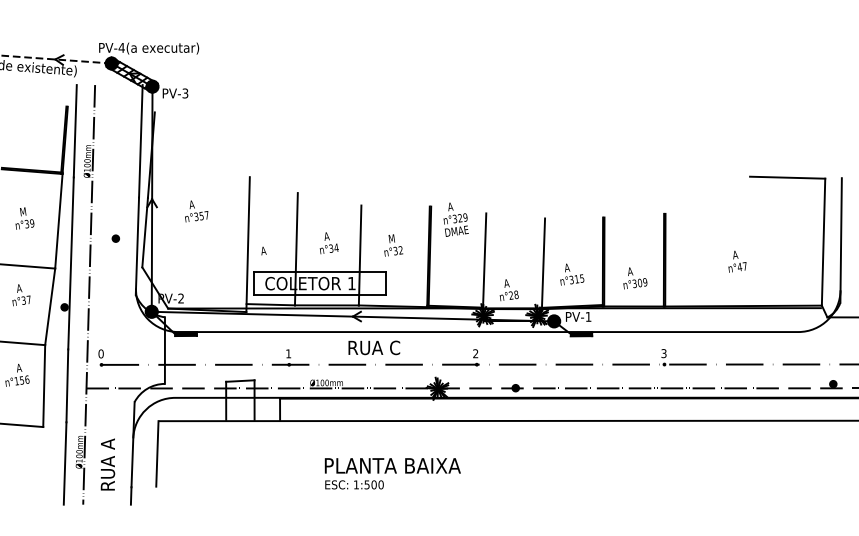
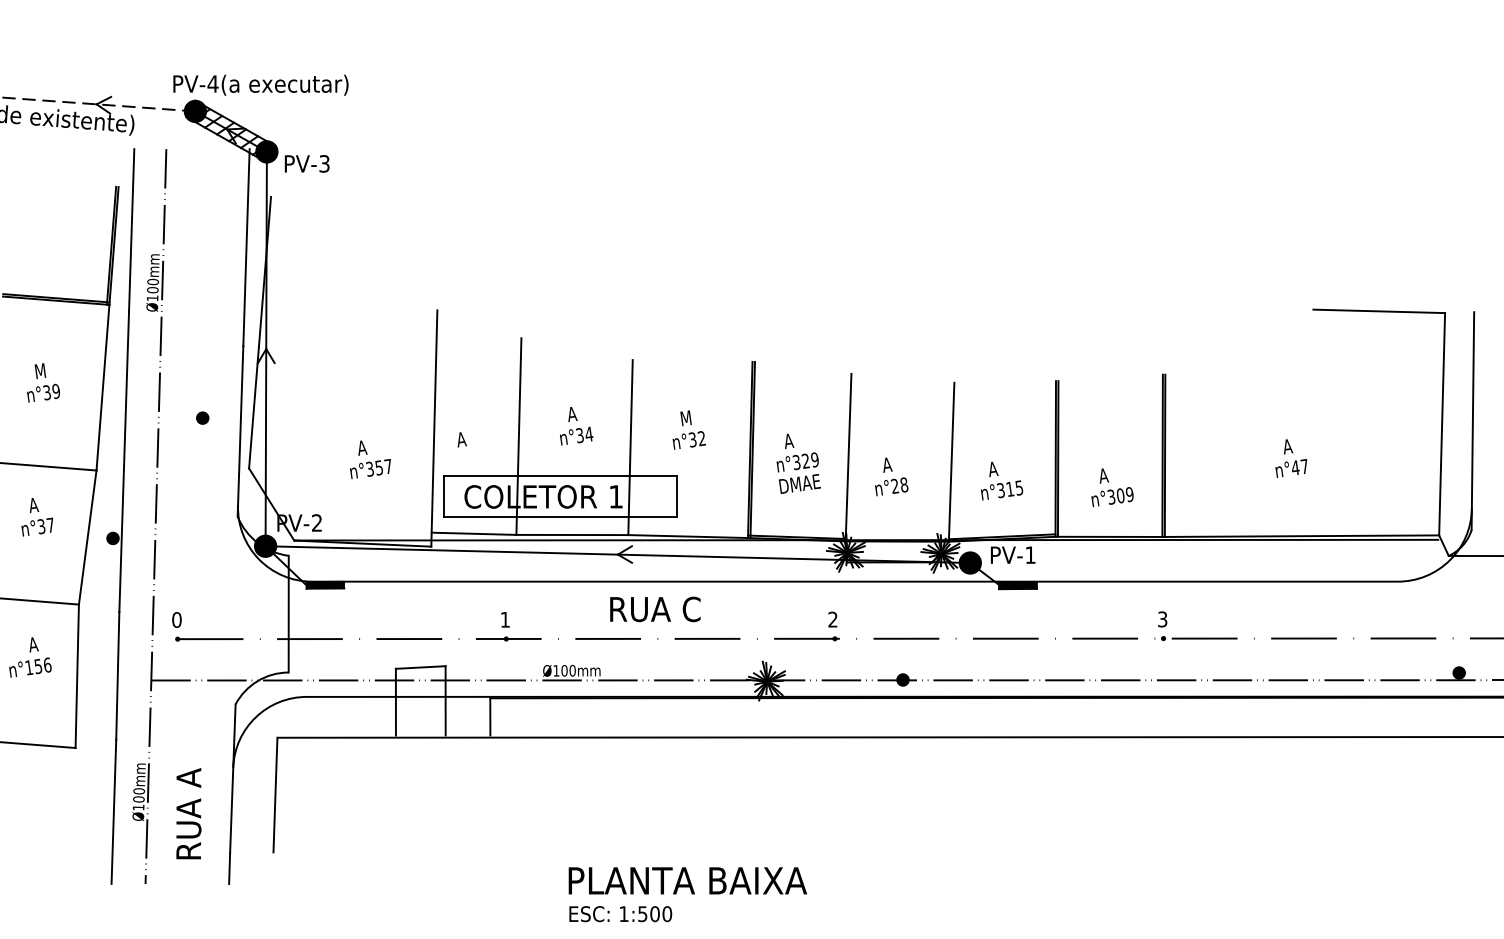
text: (196, 211) -> (370, 459), moved
text: (455, 219) -> (797, 463), moved
text: (508, 290) -> (890, 477), moved
text: (392, 473) -> (687, 894), moved

